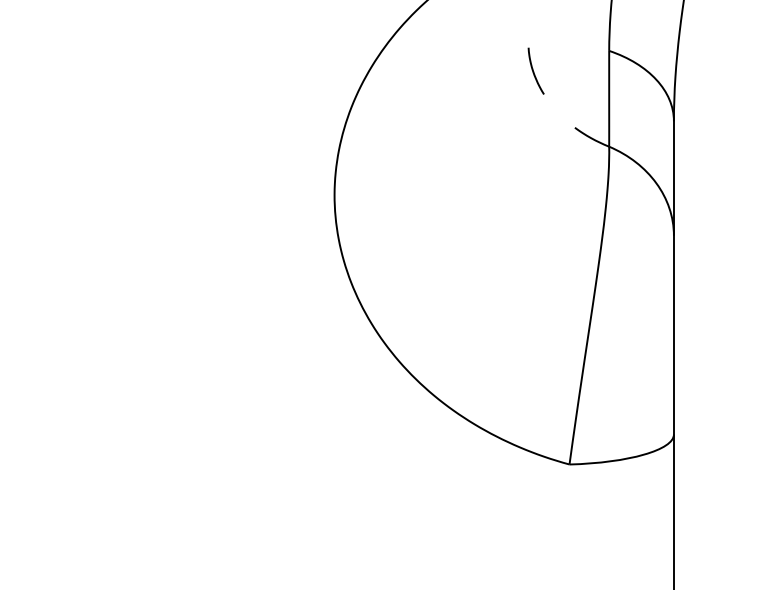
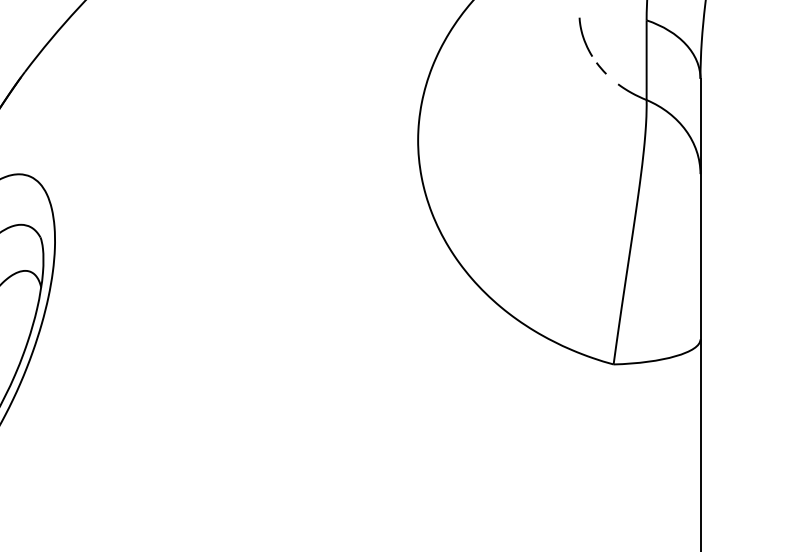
line: (554, 108) -> (601, 68), added

